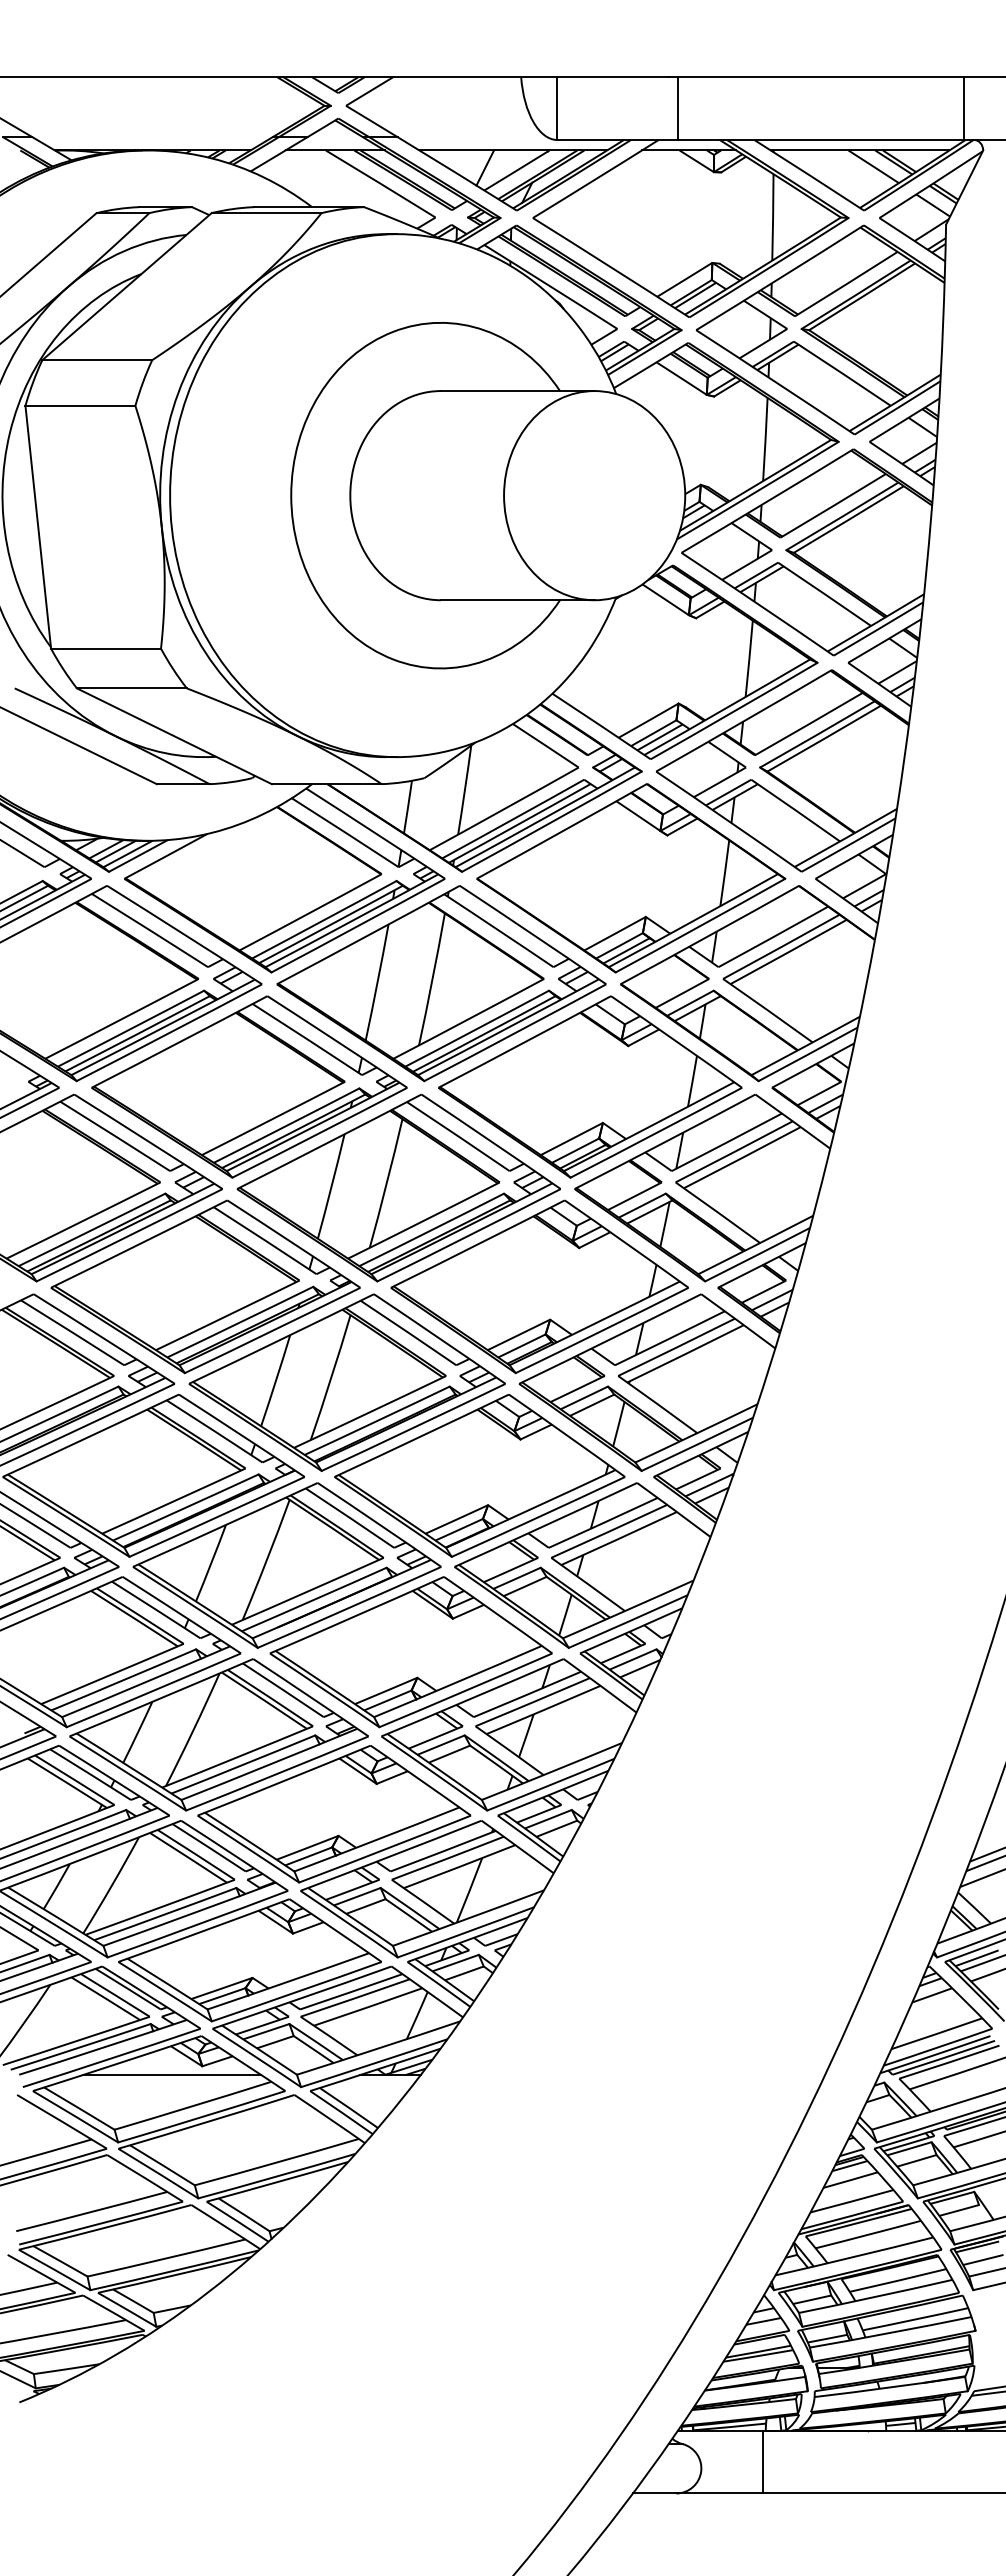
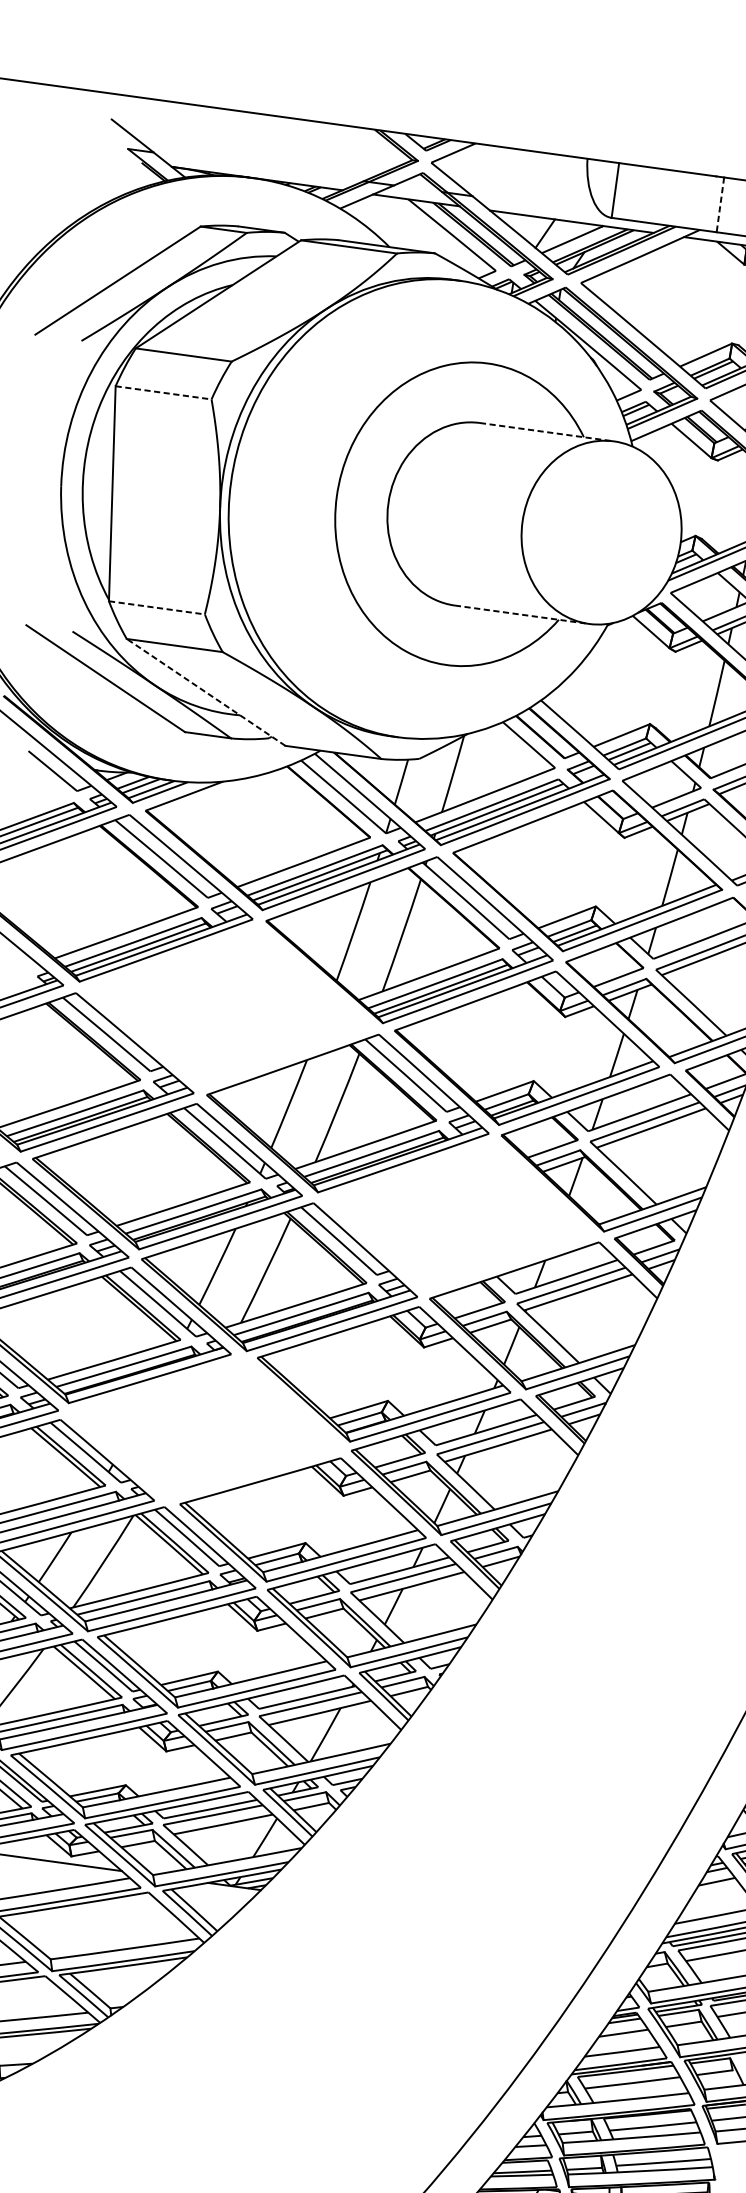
line: (677, 109) -> (720, 205), solid -> dashed
line: (517, 391) -> (546, 432), solid -> dashed
line: (80, 405) -> (163, 392), solid -> dashed
line: (517, 600) -> (521, 614), solid -> dashed
line: (106, 648) -> (157, 607), solid -> dashed
line: (174, 736) -> (206, 692), solid -> dashed
part: (249, 1086) -> (229, 1007), removed
part: (539, 1286) -> (458, 1216), removed
part: (286, 1565) -> (204, 1429), removed

